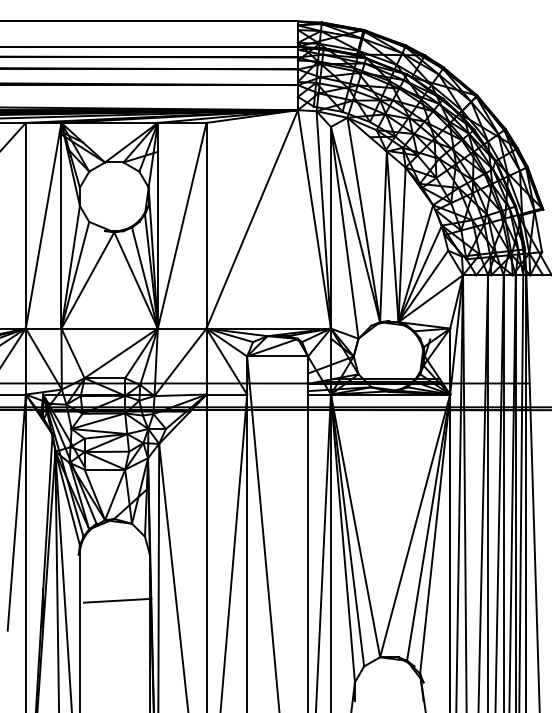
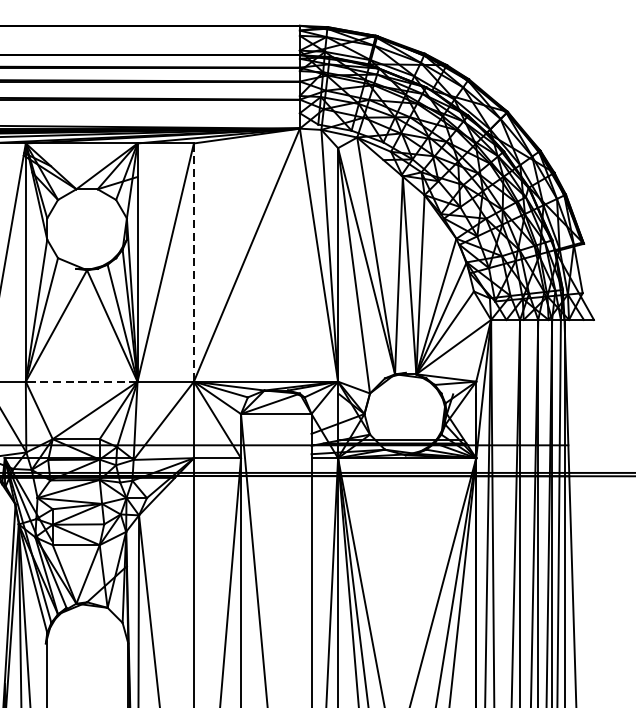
line: (206, 225) -> (193, 262), solid -> dashed
line: (109, 328) -> (81, 381), solid -> dashed
line: (117, 600) -> (90, 696), removed

